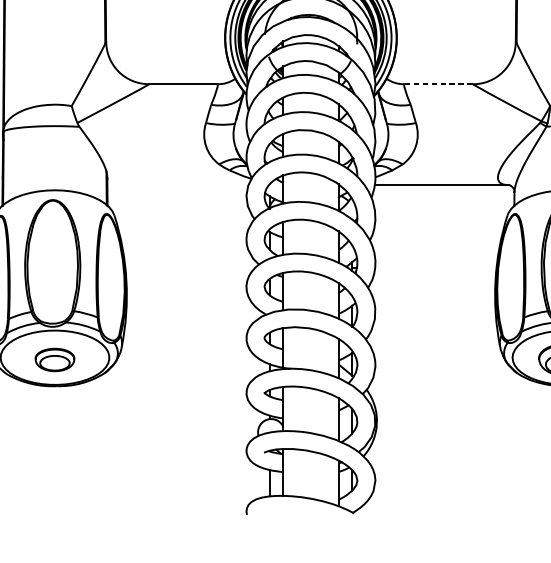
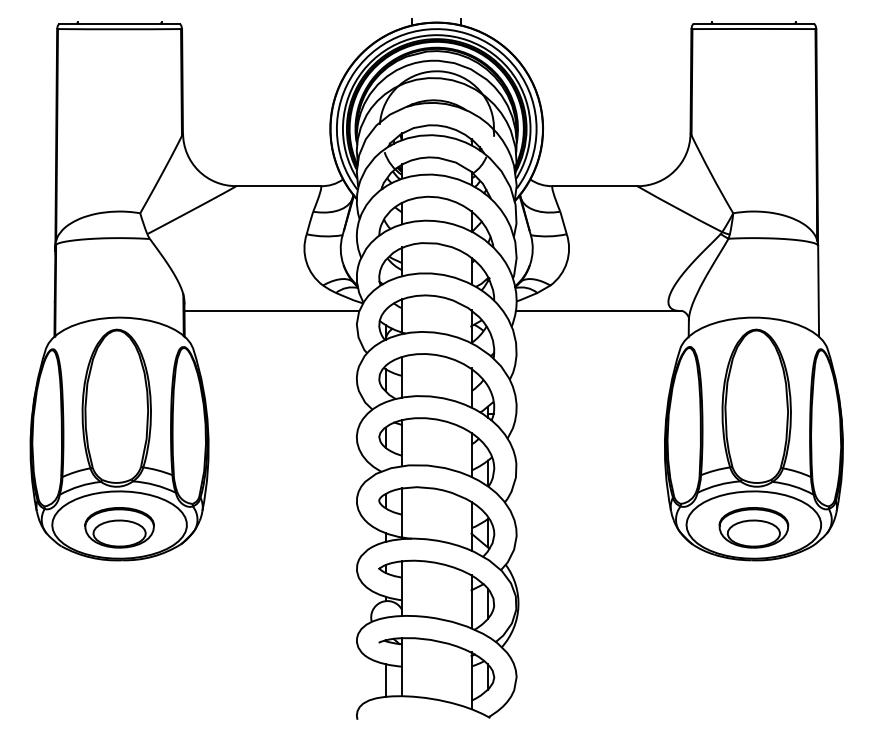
line: (438, 84) -> (594, 186), dashed -> solid
line: (177, 185) -> (271, 311), added
part: (54, 359) -> (119, 527), size x1.43

